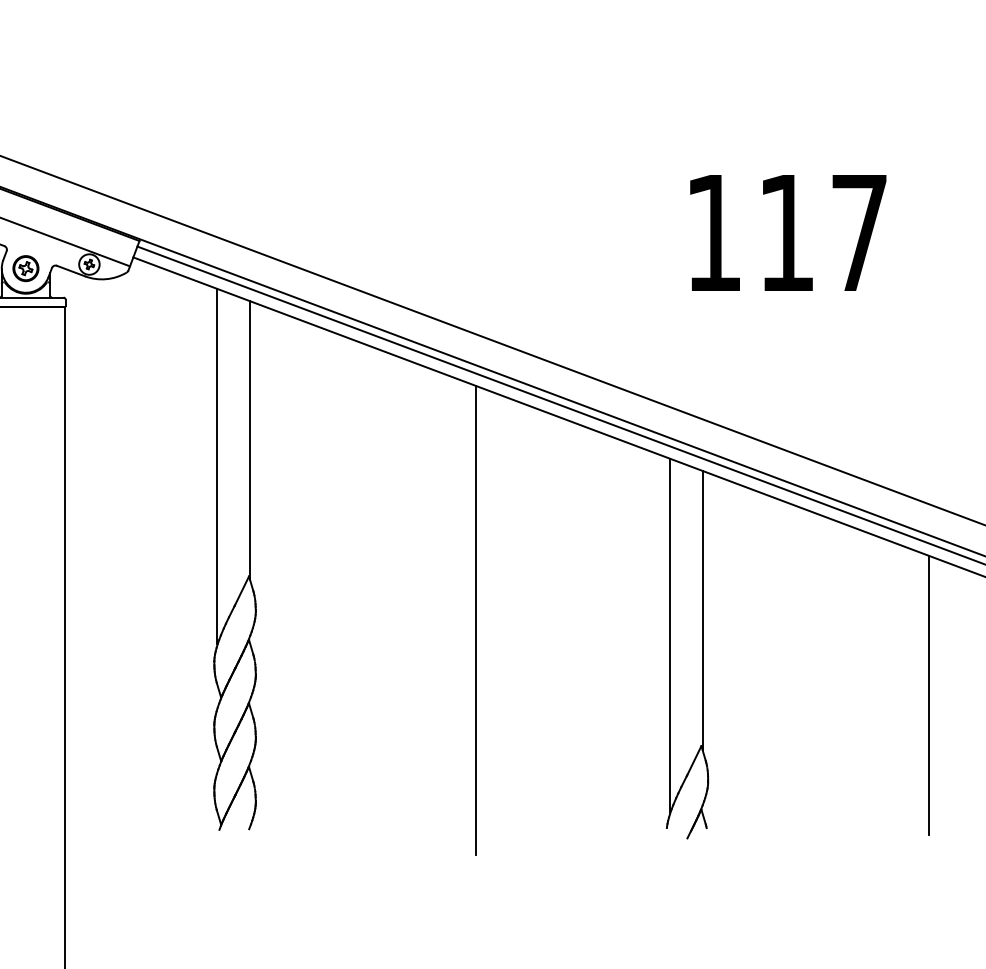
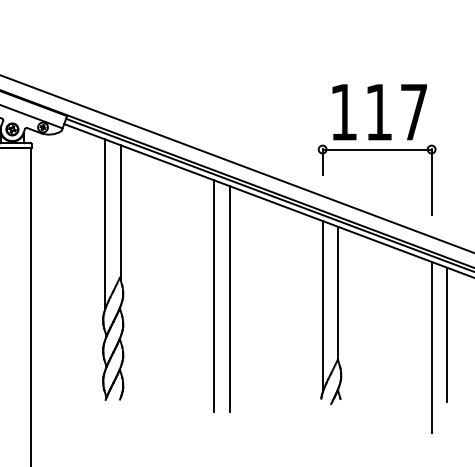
part: (781, 312) -> (376, 150), added
line: (443, 613) -> (213, 295), added
line: (895, 719) -> (431, 346), added

